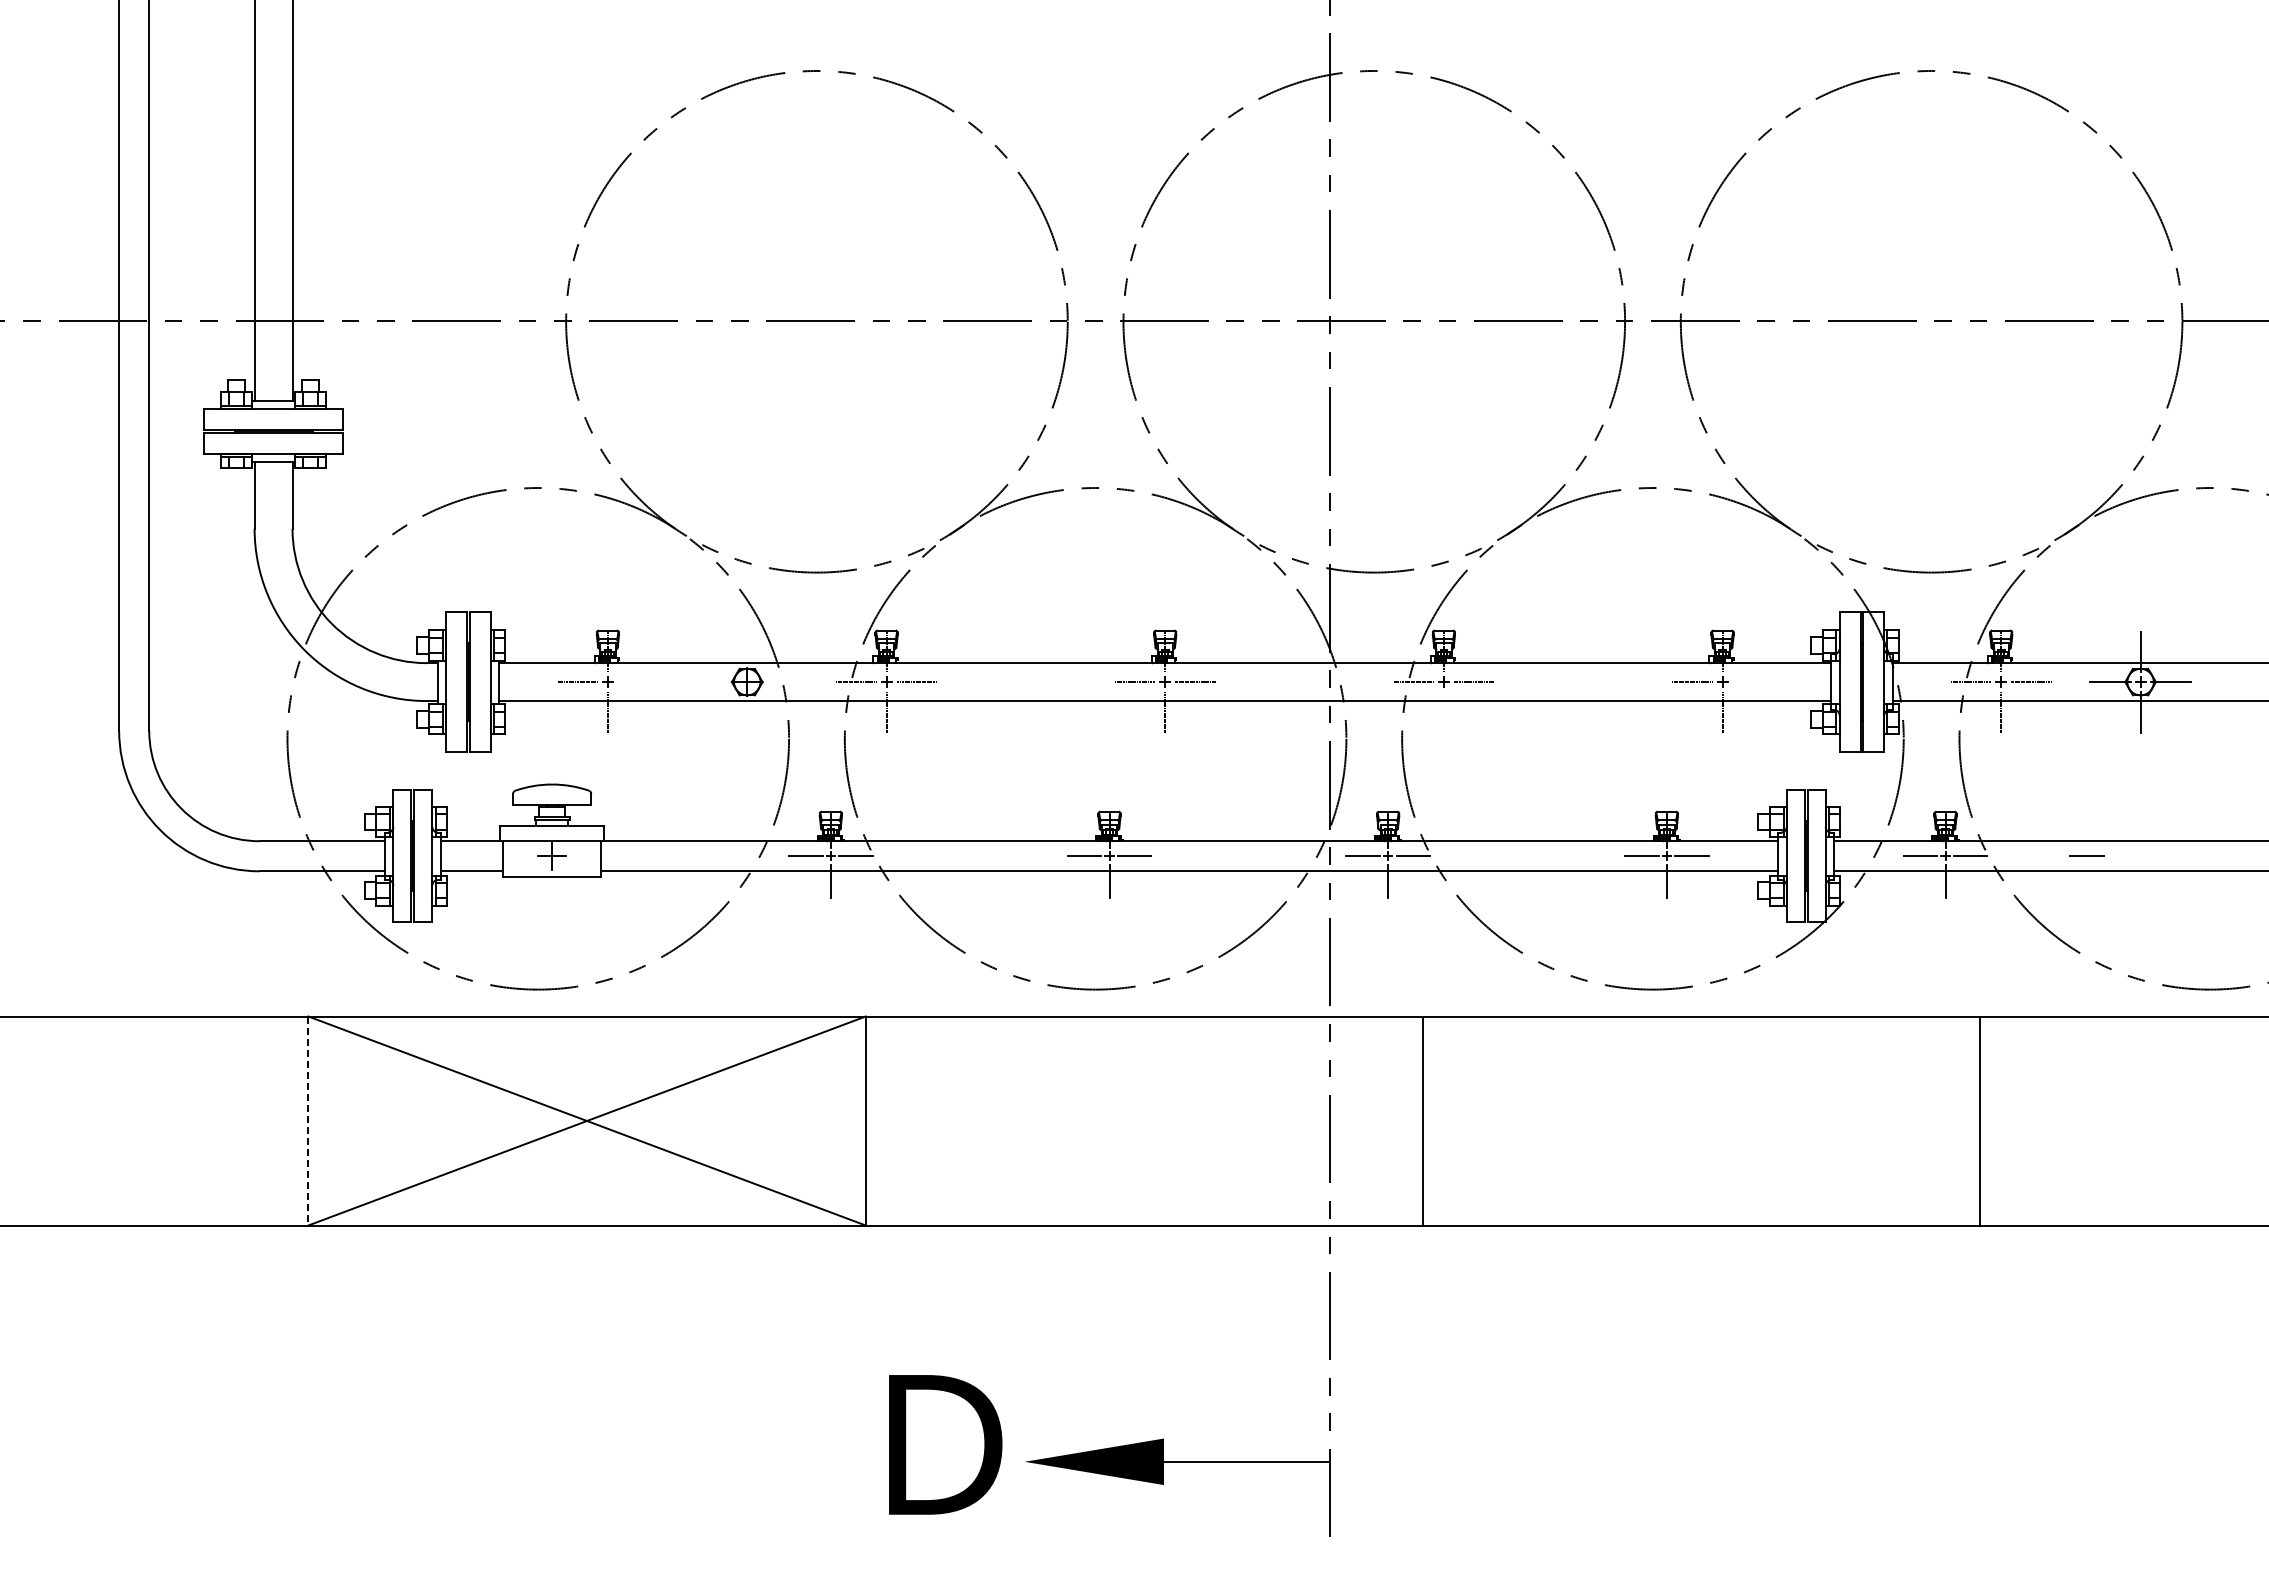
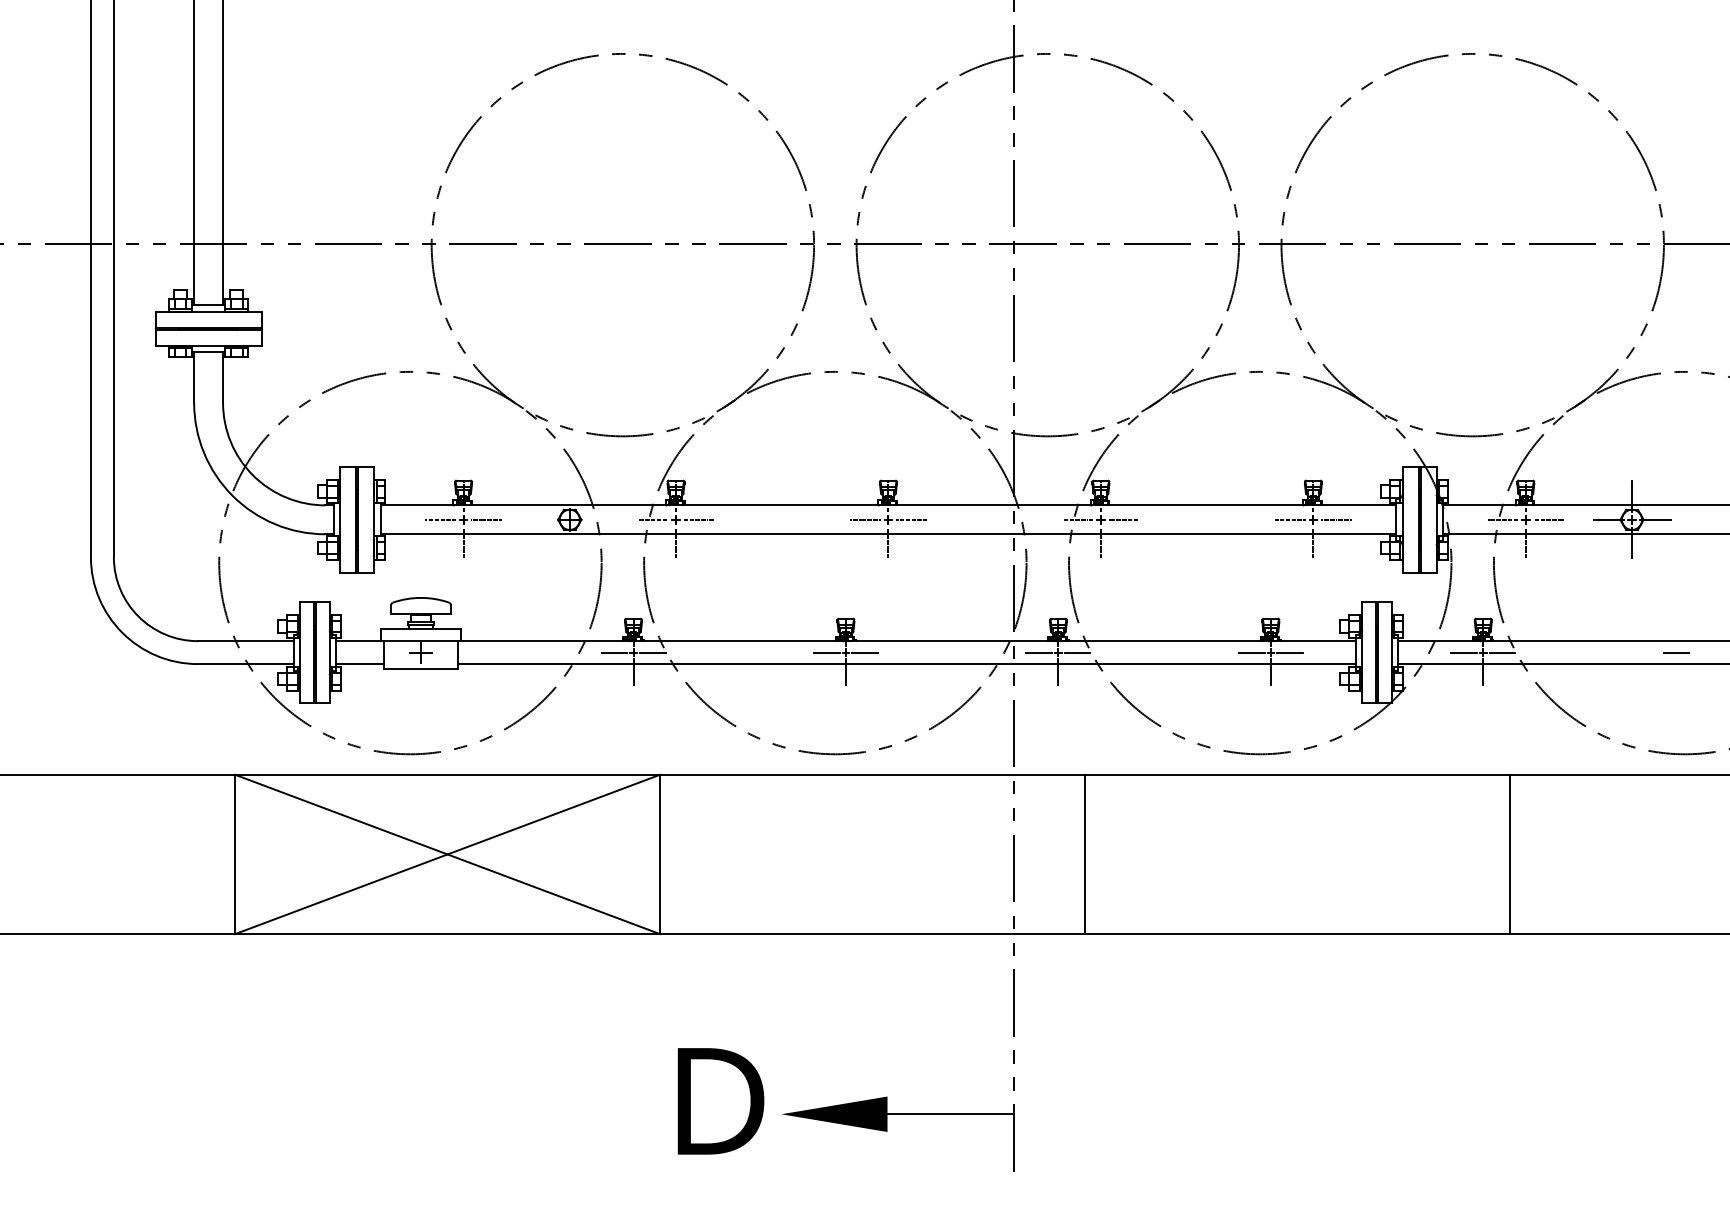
line: (637, 682) -> (486, 520), added
line: (1752, 682) -> (1336, 520), added
line: (1443, 712) -> (1100, 543), added
line: (2086, 855) -> (1676, 652), moved
line: (308, 1121) -> (235, 854), dashed -> solid

